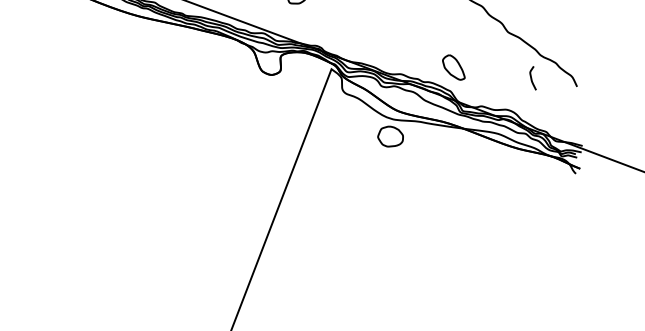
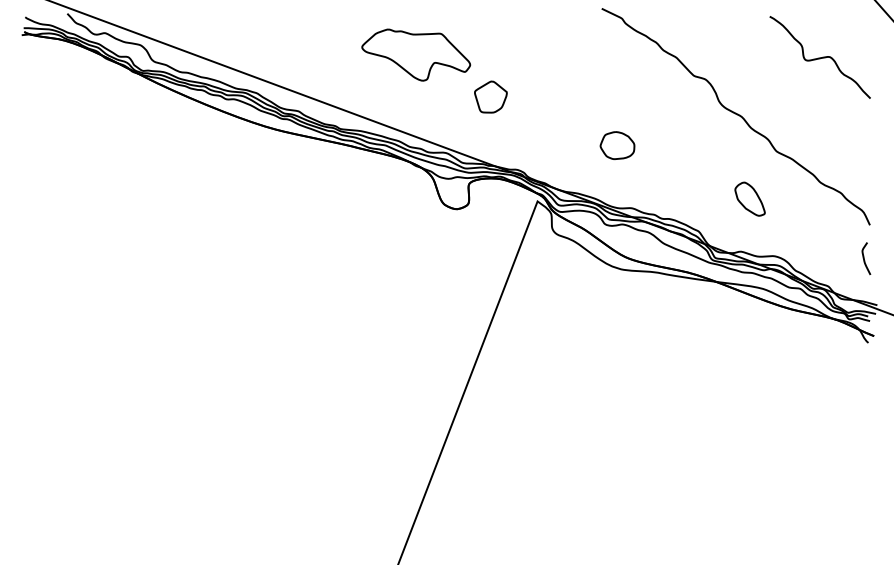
part: (453, 67) -> (749, 198), moved
curve: (531, 78) -> (864, 258), moved
part: (390, 136) -> (617, 145), moved

